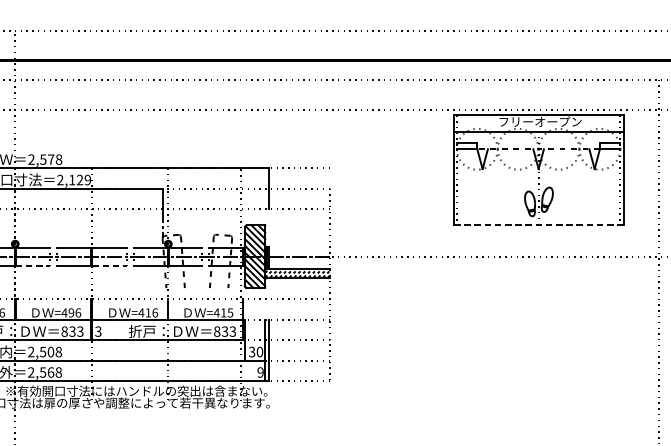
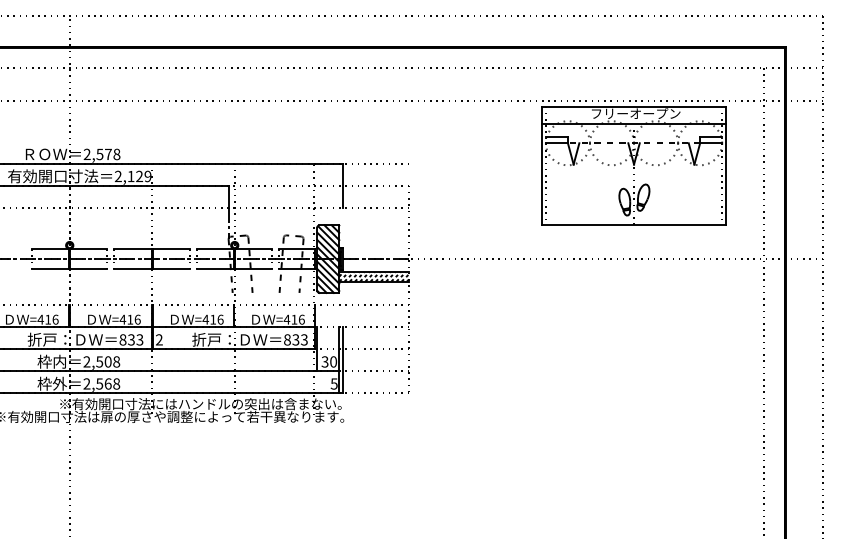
line: (539, 224) -> (634, 224), dashed -> solid
line: (32, 266) -> (88, 269), dashed -> solid
line: (109, 266) -> (171, 269), dashed -> solid
text: (71, 312) -> (130, 319), =496 -> =416
text: (230, 312) -> (301, 319), =415 -> =416
text: (98, 332) -> (159, 340), 3 -> 2
text: (259, 372) -> (333, 383), 9 -> 5

